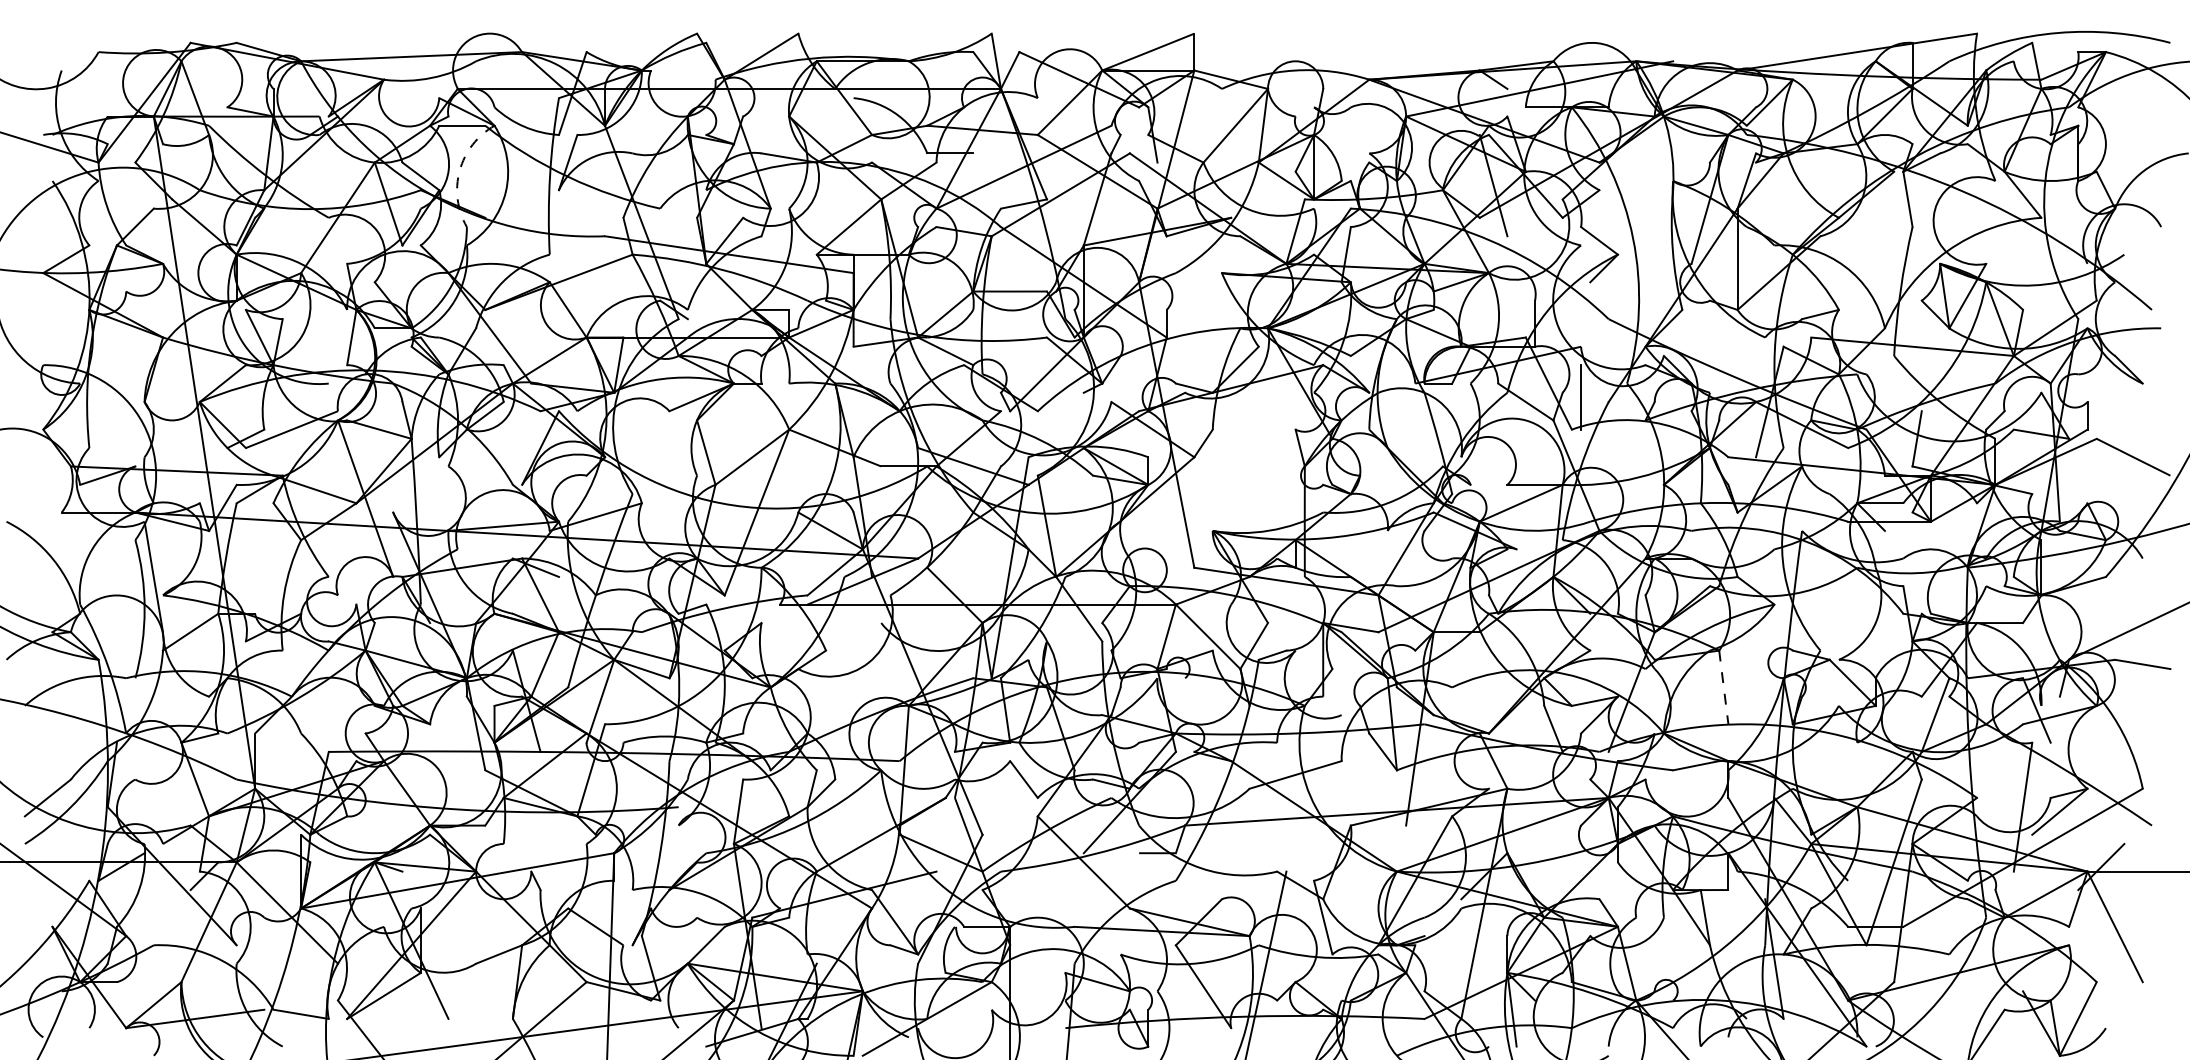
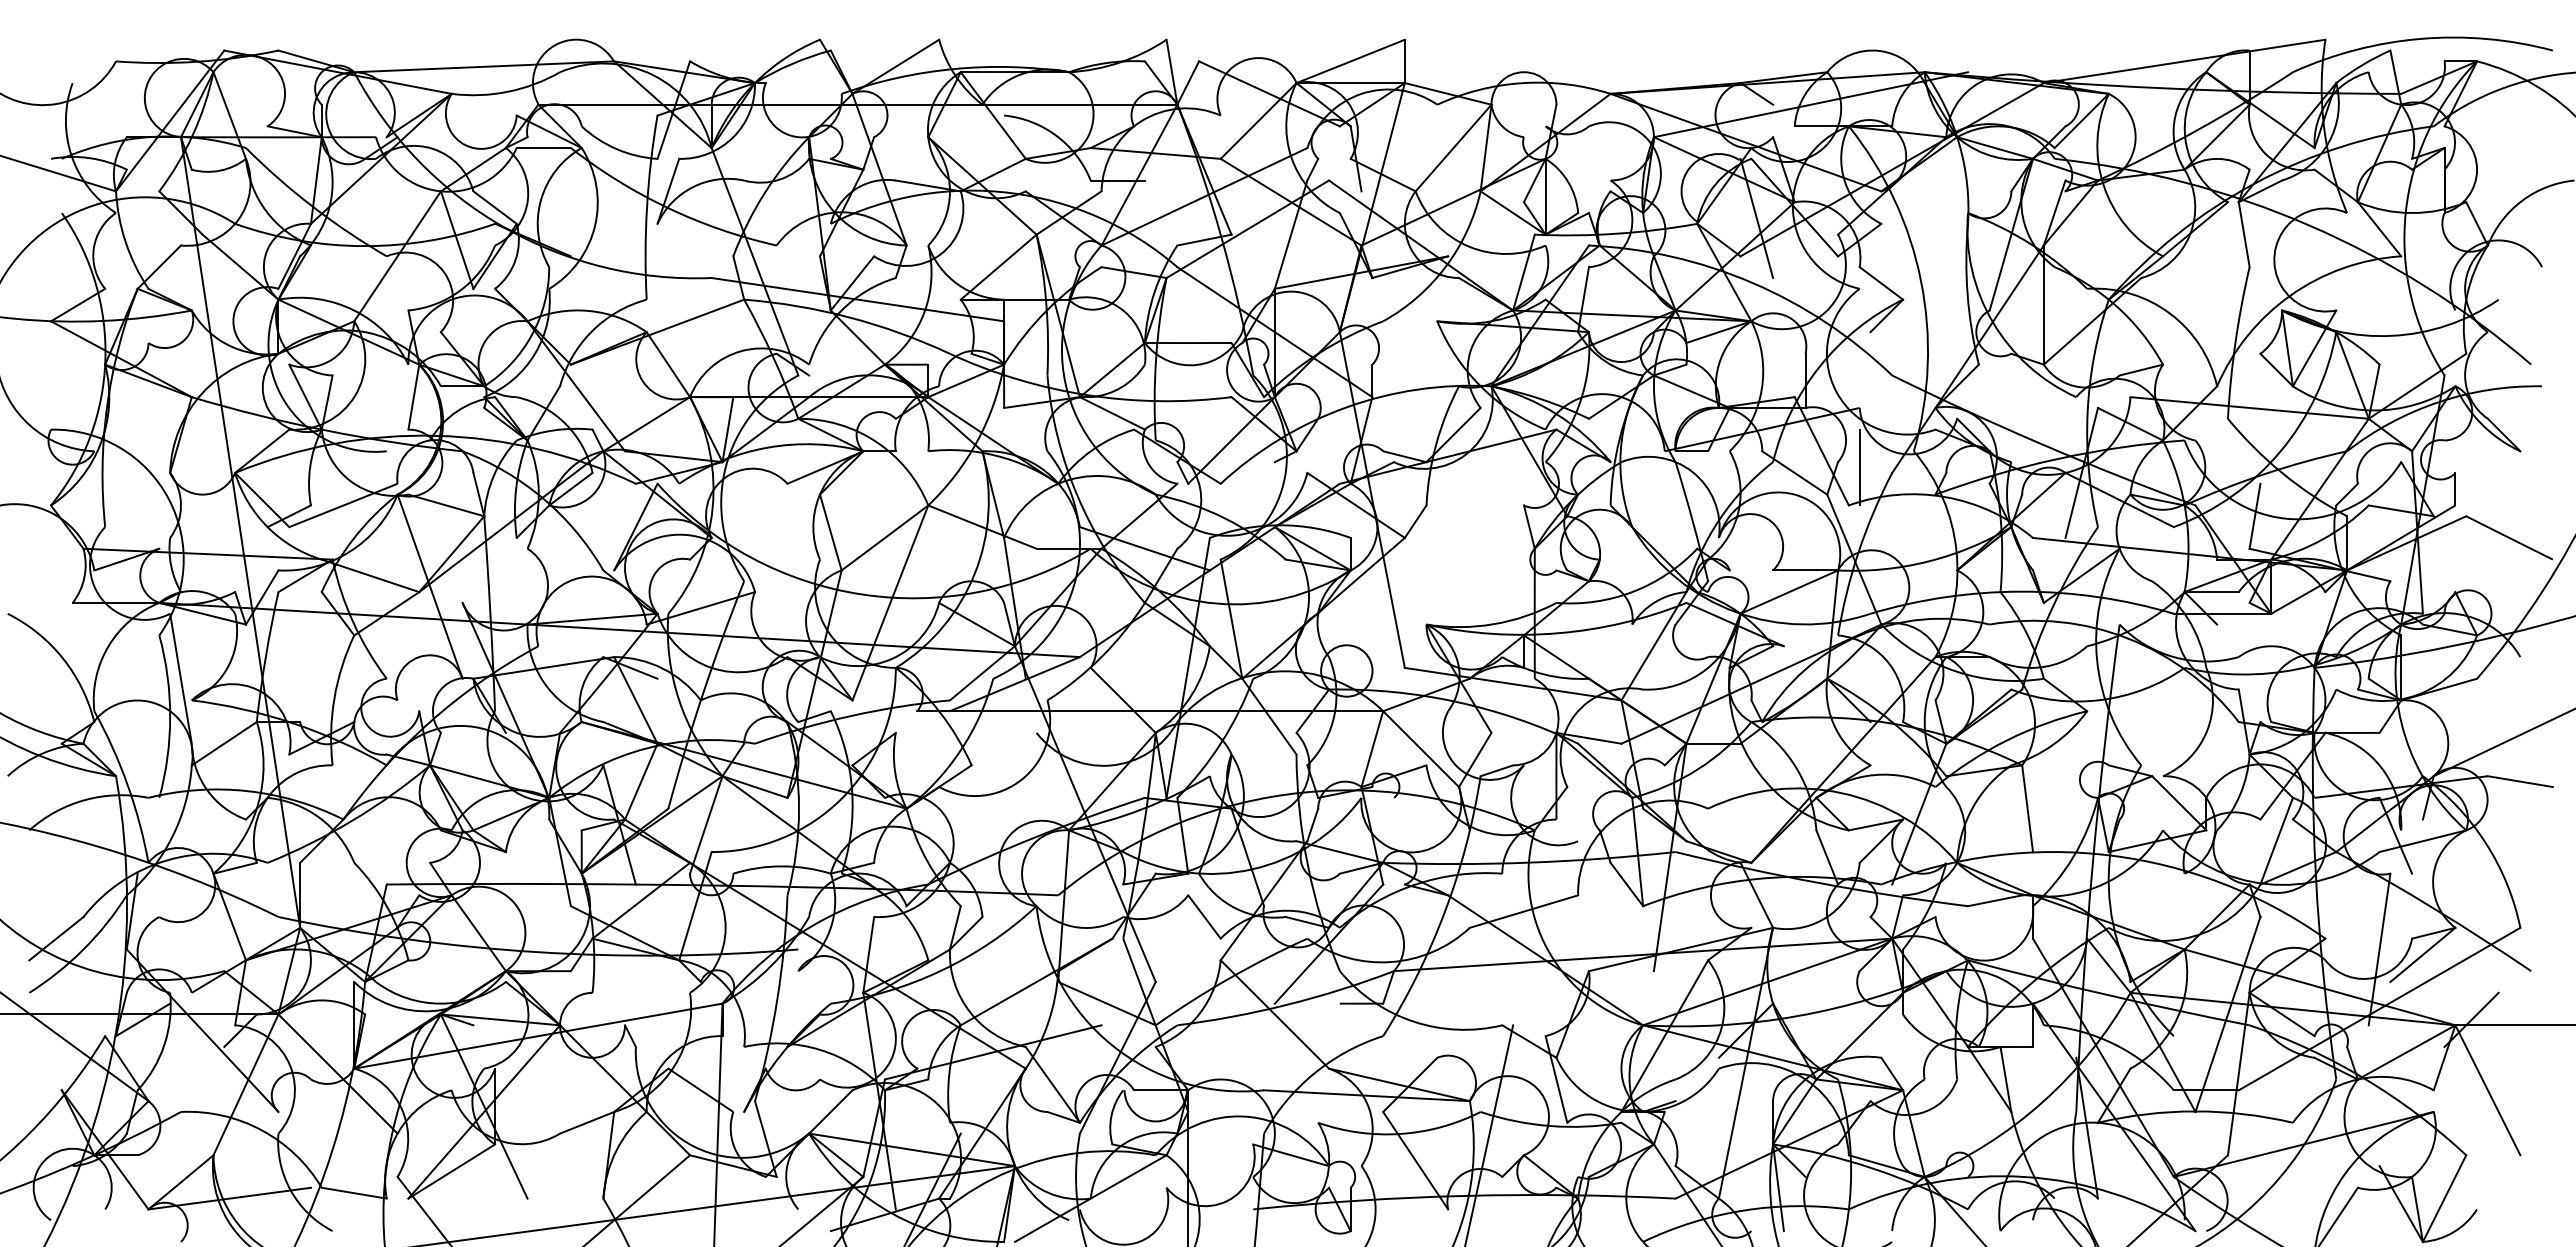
arc: (459, 170) -> (540, 200), dashed -> solid
line: (1723, 687) -> (2027, 808), dashed -> solid

